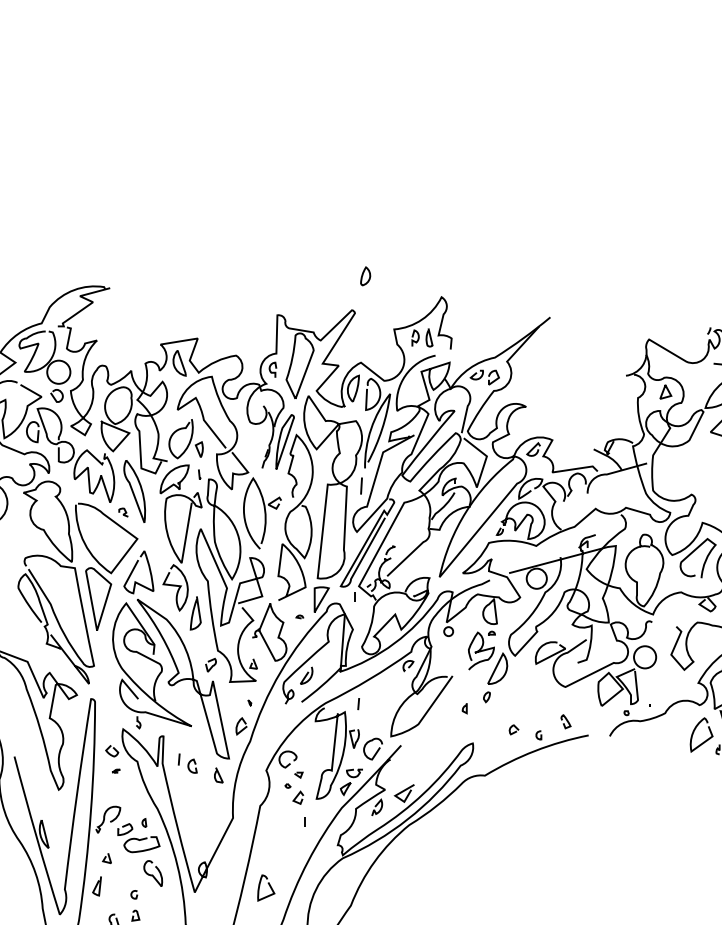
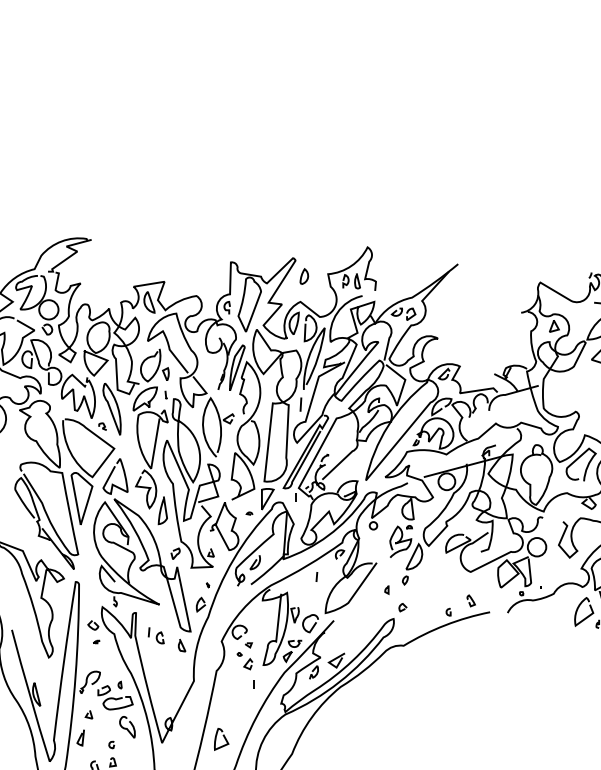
part: (365, 276) -> (304, 276), moved
line: (358, 704) -> (316, 577), moved
curve: (512, 727) -> (401, 605), moved

